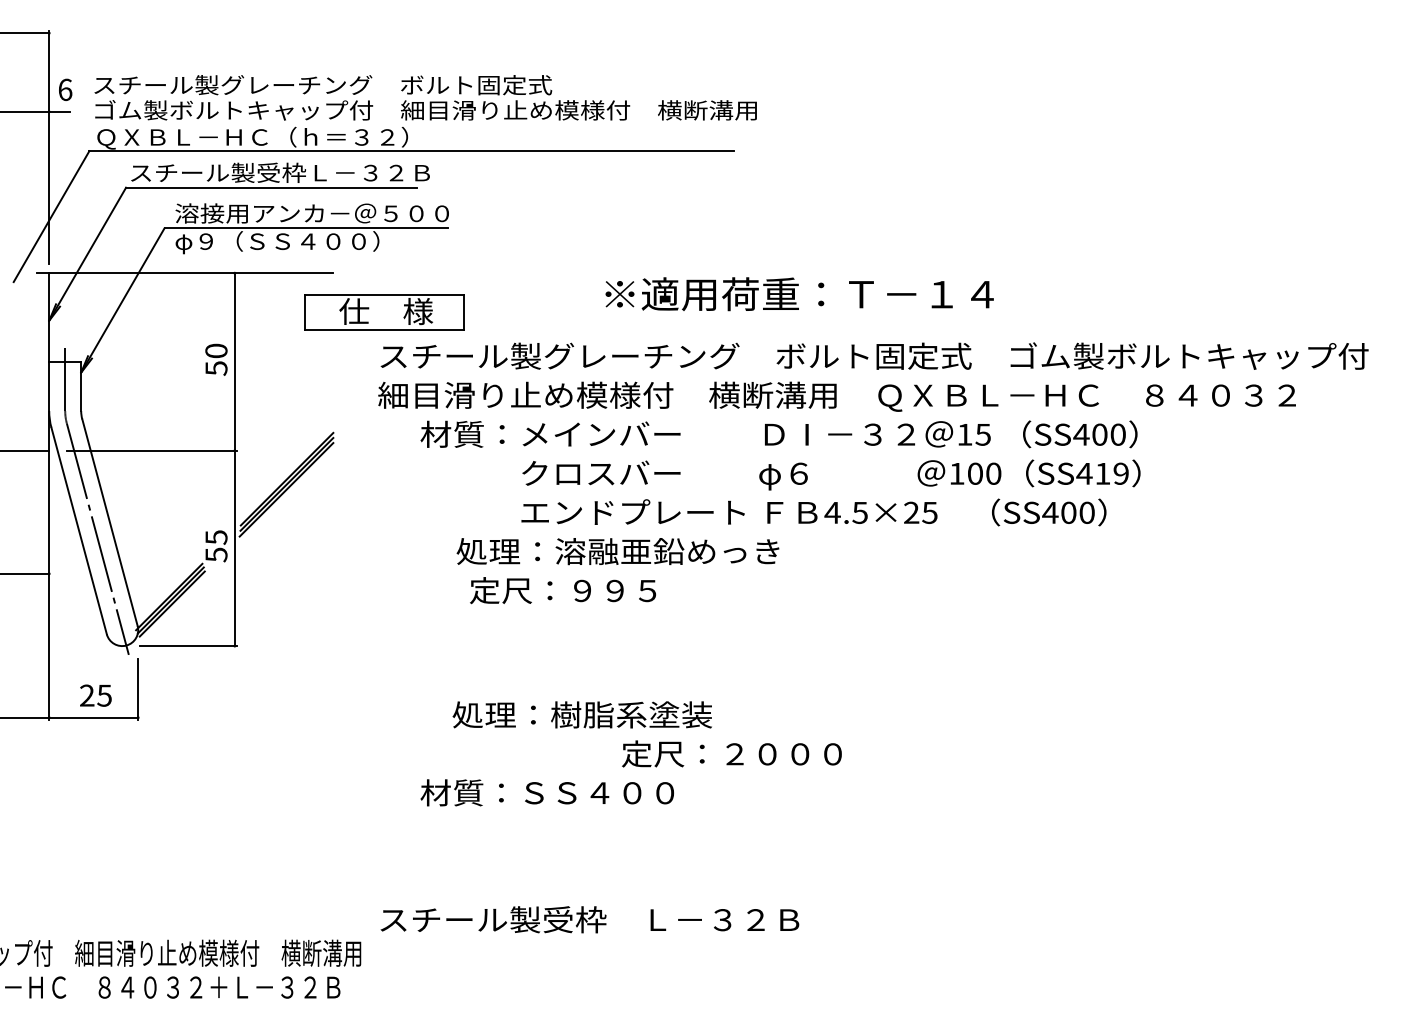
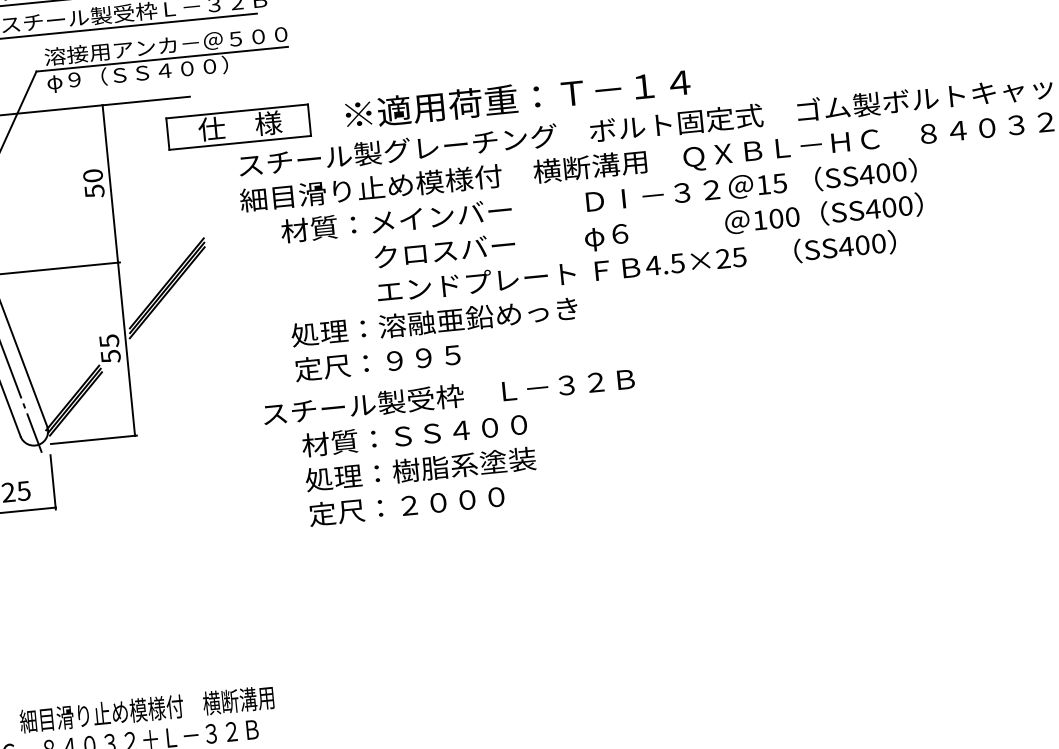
text: (799, 294) -> (517, 98), moved
text: (1111, 473) -> (896, 206), SS419 -> SS400
text: (617, 551) -> (434, 321), moved
text: (563, 590) -> (378, 362), moved
text: (581, 714) -> (419, 469), moved
text: (731, 753) -> (406, 505), moved
text: (546, 792) -> (413, 434), moved
text: (589, 919) -> (448, 396), moved

